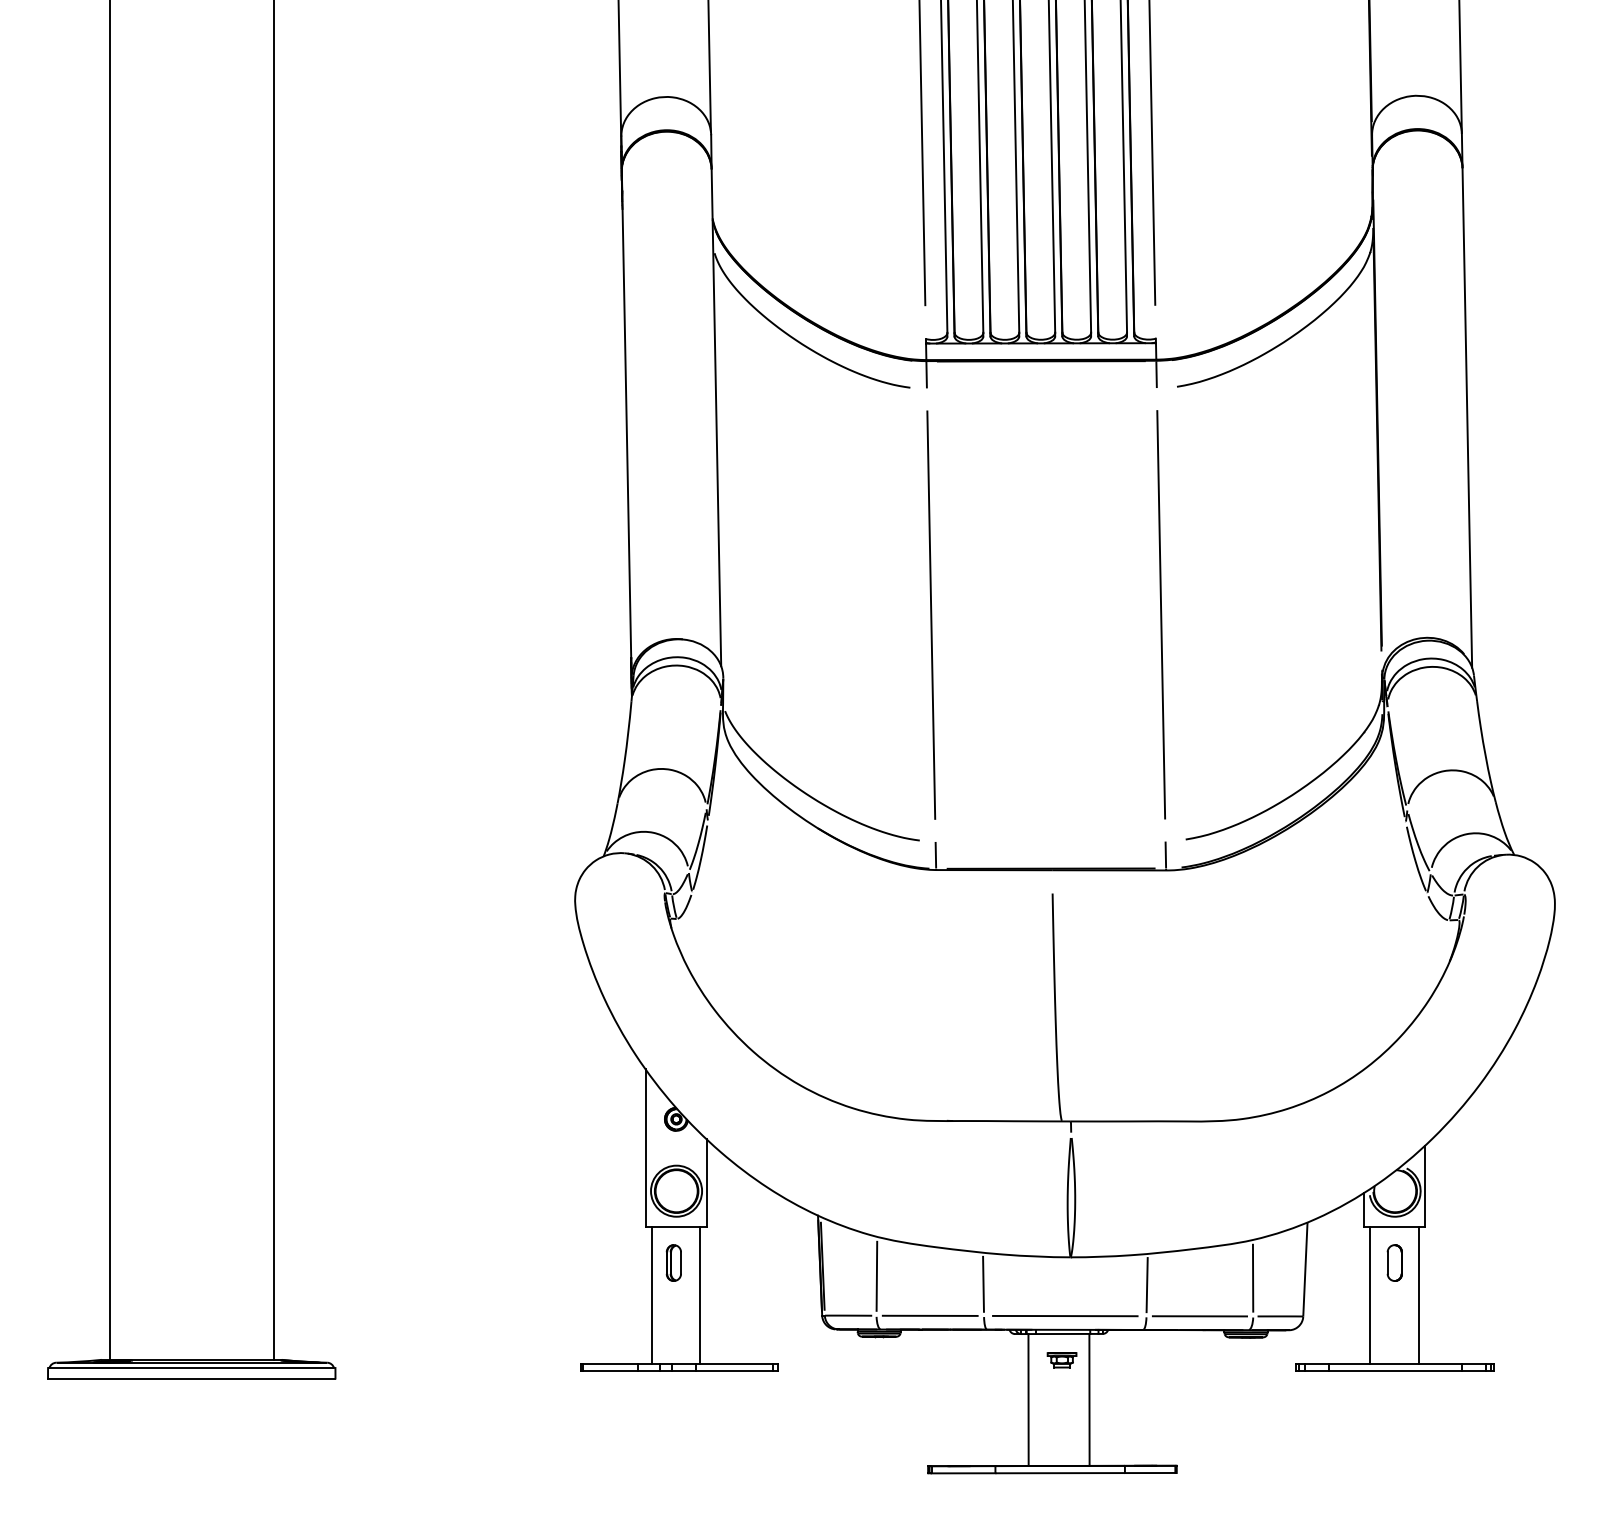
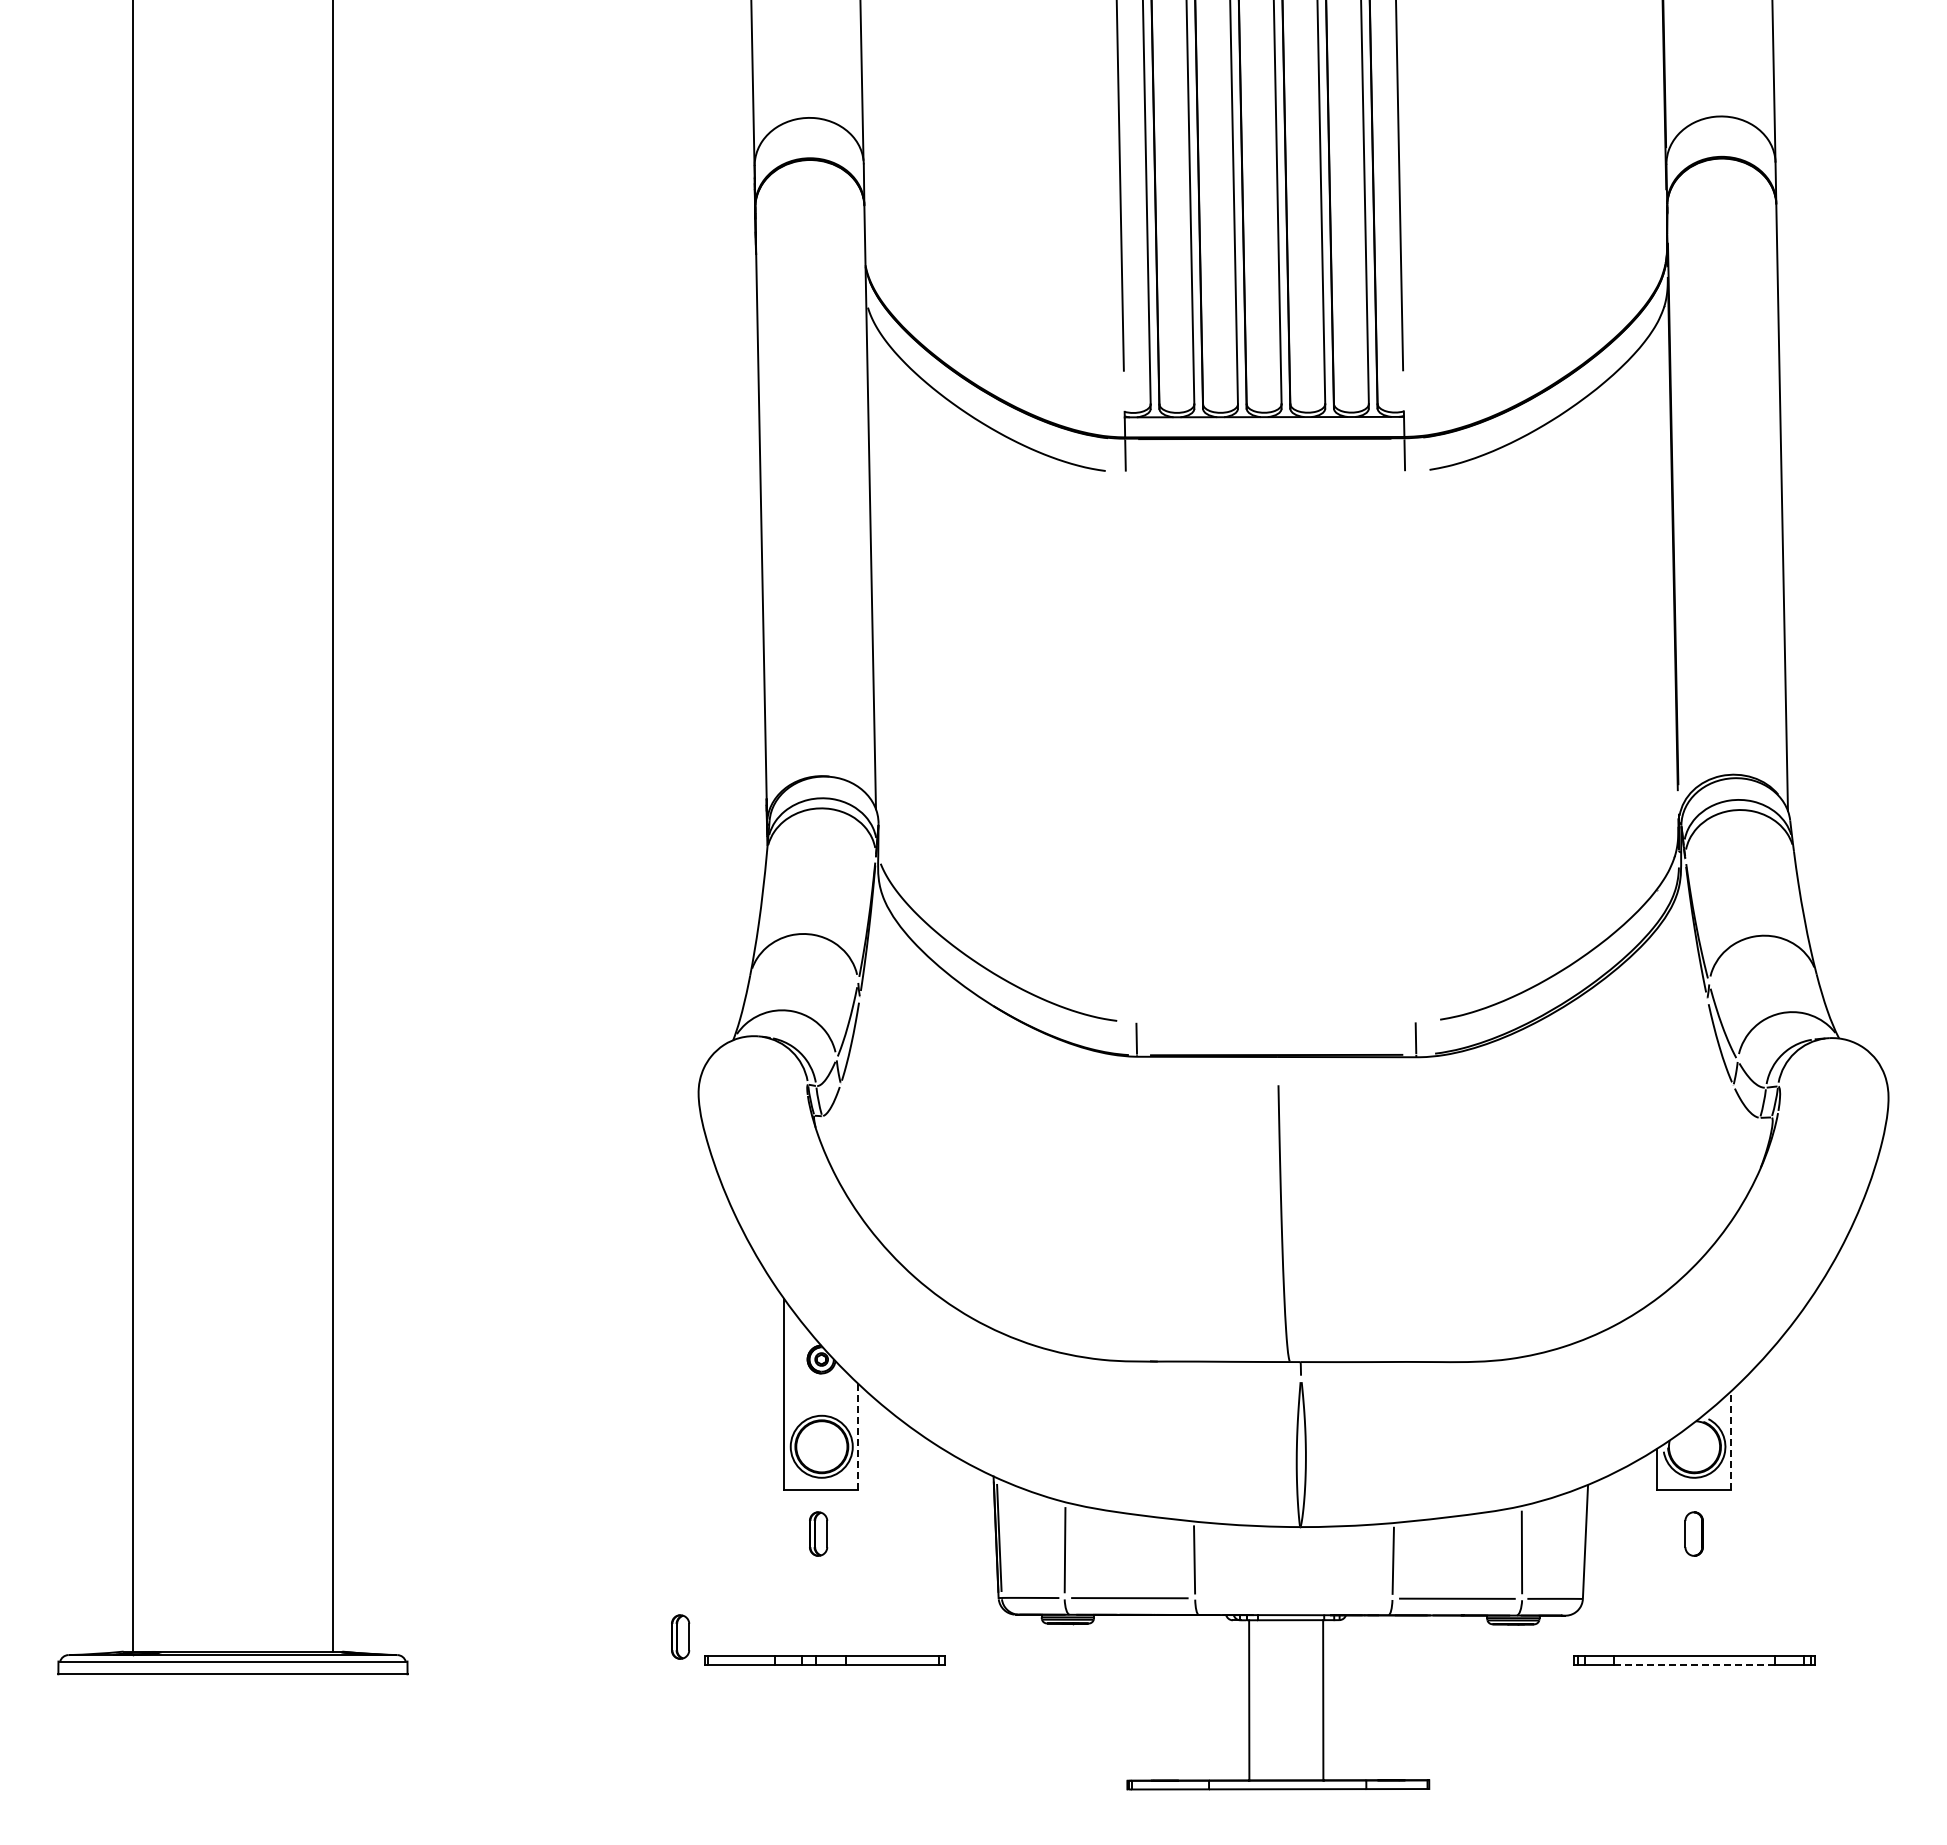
line: (930, 614) -> (1130, 746), removed
line: (1161, 614) -> (1410, 746), removed
line: (706, 1183) -> (858, 1437), solid -> dashed
line: (1424, 1186) -> (1730, 1440), solid -> dashed
line: (651, 1295) -> (791, 1573), removed
line: (700, 1295) -> (850, 1573), removed
line: (1370, 1295) -> (1664, 1573), removed
line: (1419, 1295) -> (1723, 1573), removed
line: (1064, 1316) -> (1293, 1598), removed
part: (560, 1347) -> (680, 1636), added
part: (1061, 1359) -> (1289, 1651), removed
line: (1395, 1370) -> (1694, 1664), solid -> dashed

